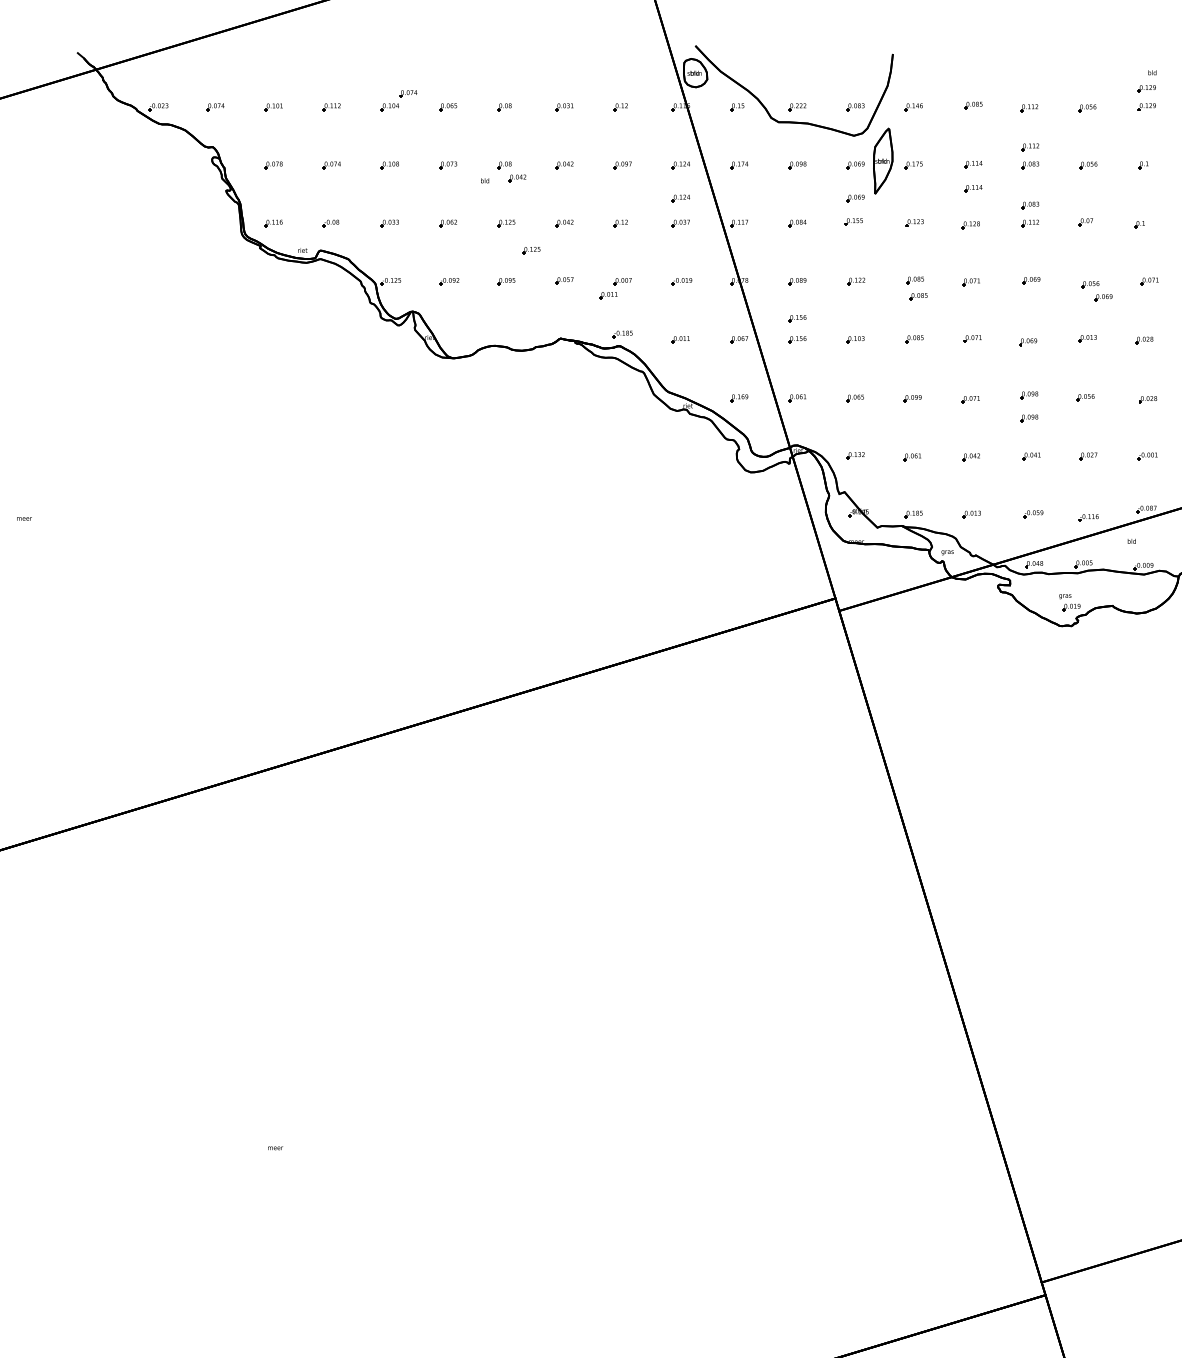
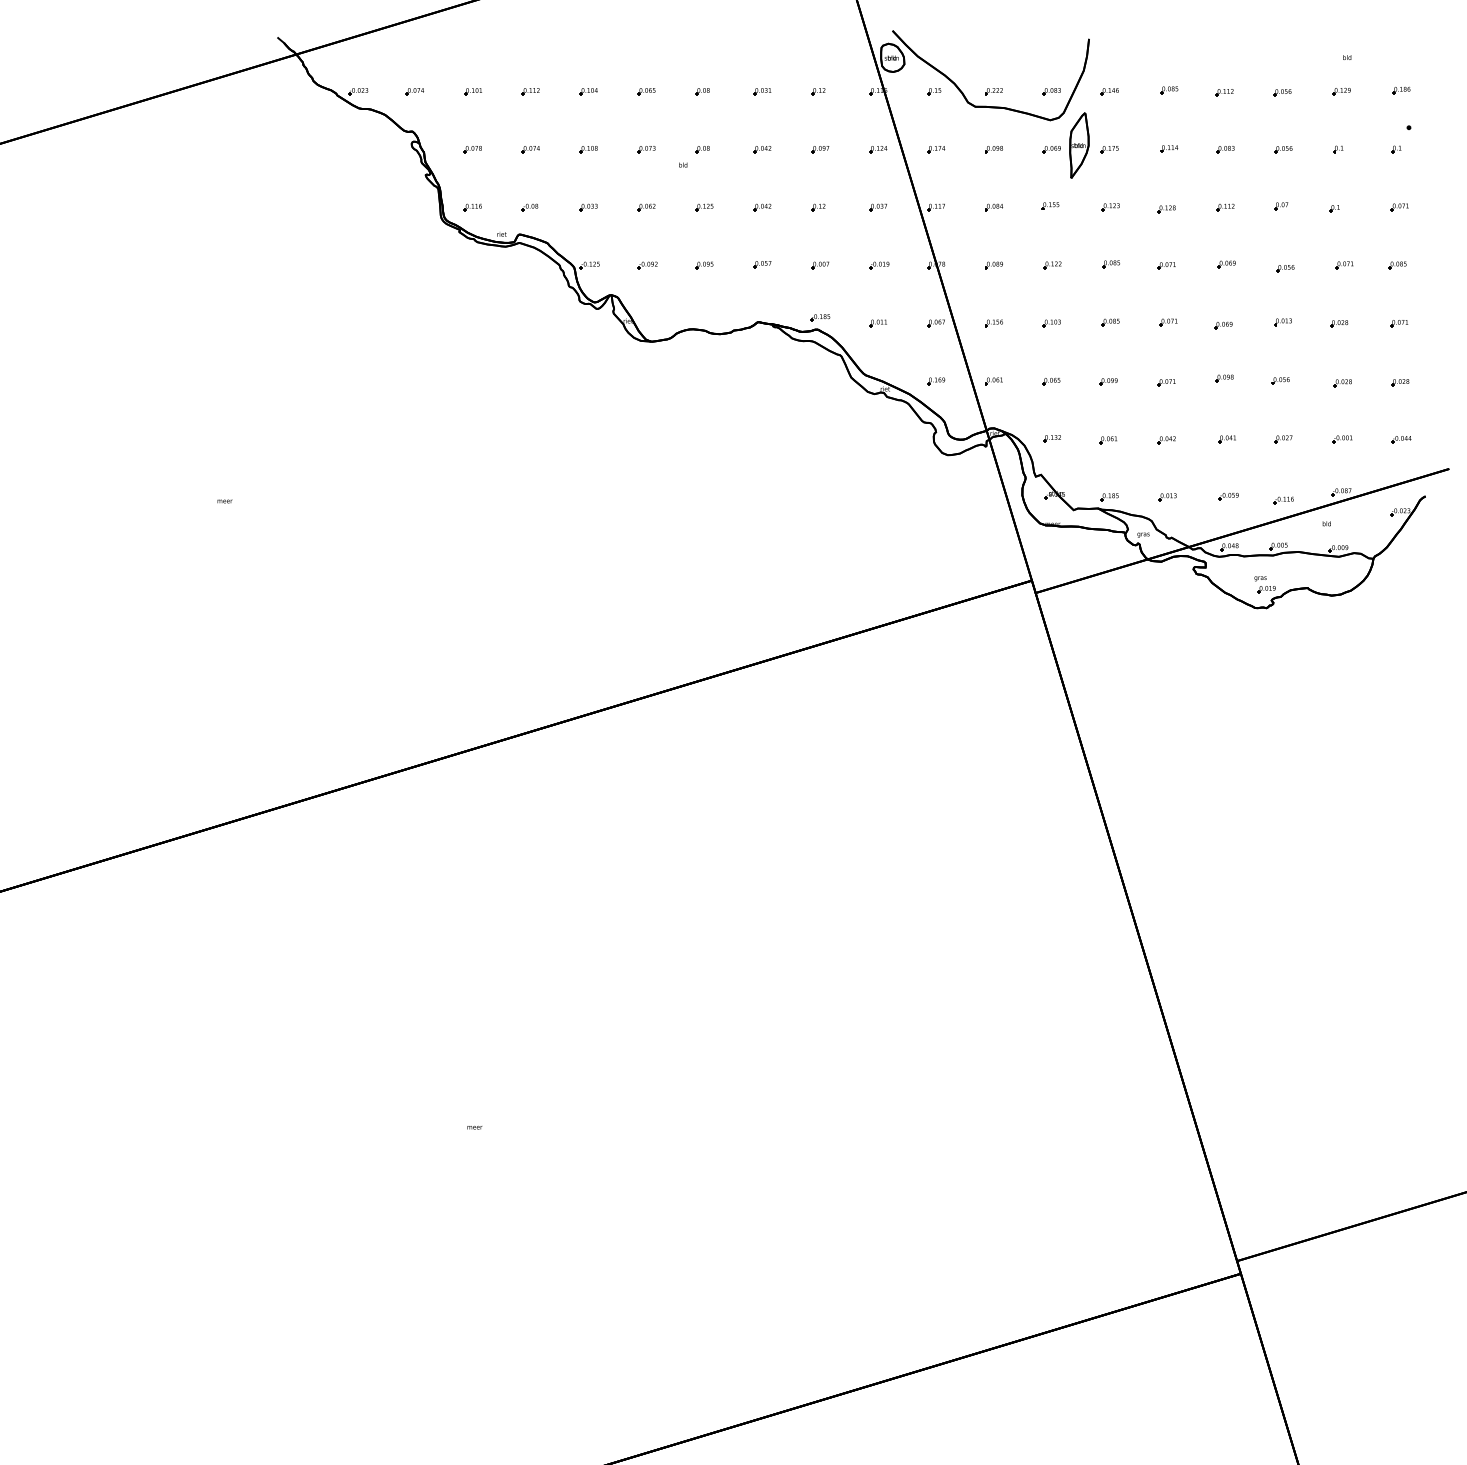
part: (1146, 88) -> (1341, 73), removed
part: (407, 93) -> (606, 78), removed
part: (1030, 147) -> (1225, 131), removed
part: (517, 178) -> (715, 162), removed
part: (973, 188) -> (1169, 172), removed
part: (681, 198) -> (878, 182), removed
part: (855, 198) -> (1051, 182), removed
part: (1030, 205) -> (1225, 189), removed
part: (531, 250) -> (729, 234), removed
part: (607, 295) -> (805, 279), removed
part: (918, 296) -> (1114, 280), removed
part: (1103, 297) -> (1298, 281), removed
part: (796, 318) -> (993, 302), removed
part: (1029, 418) -> (1224, 401), removed

